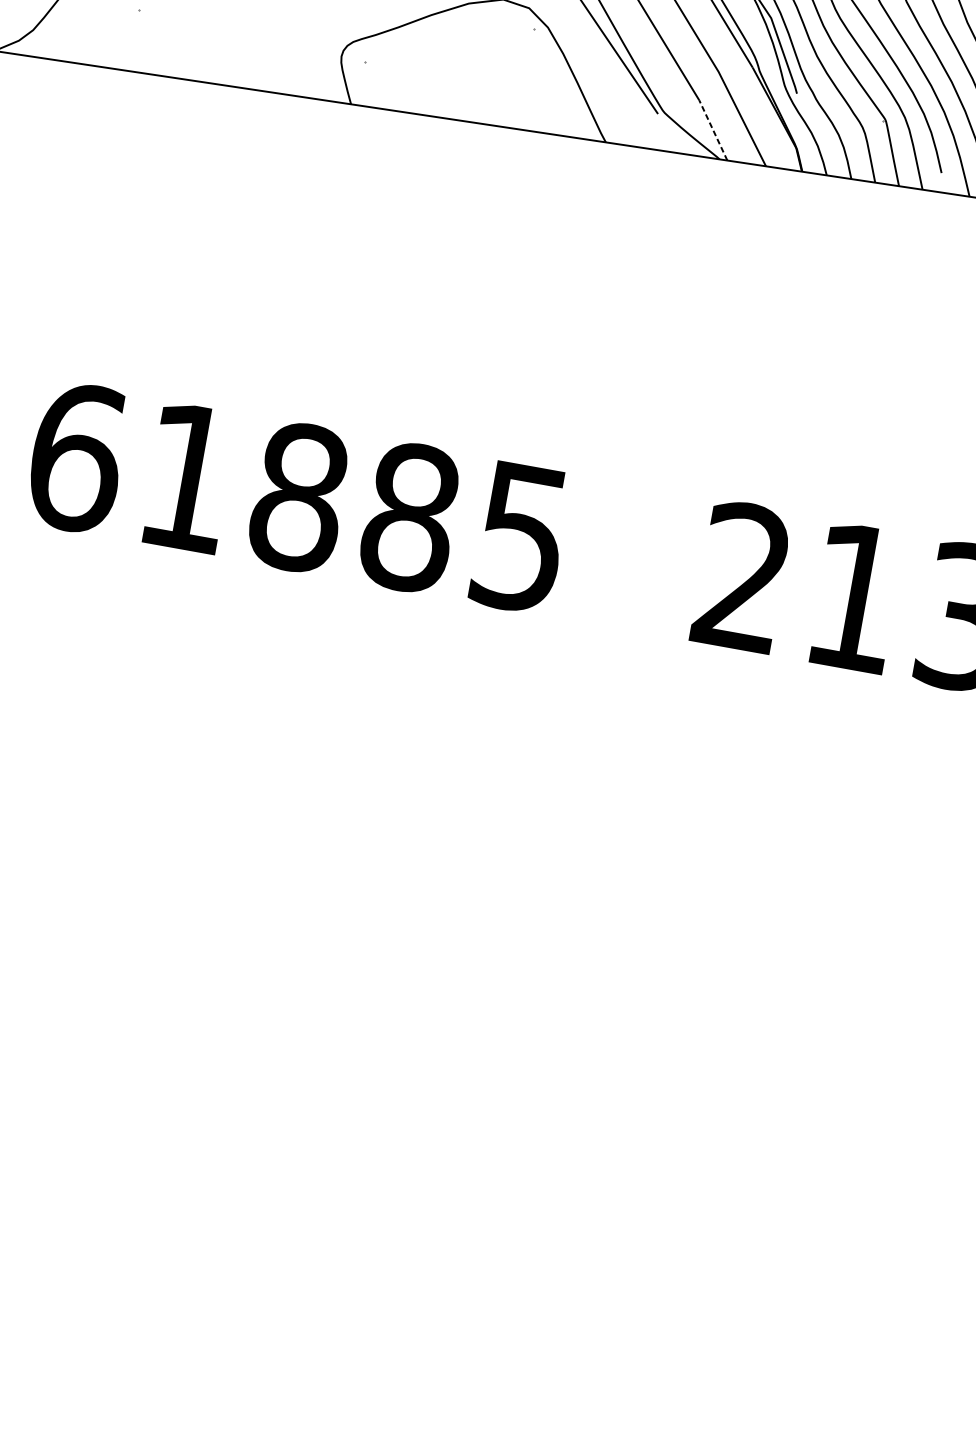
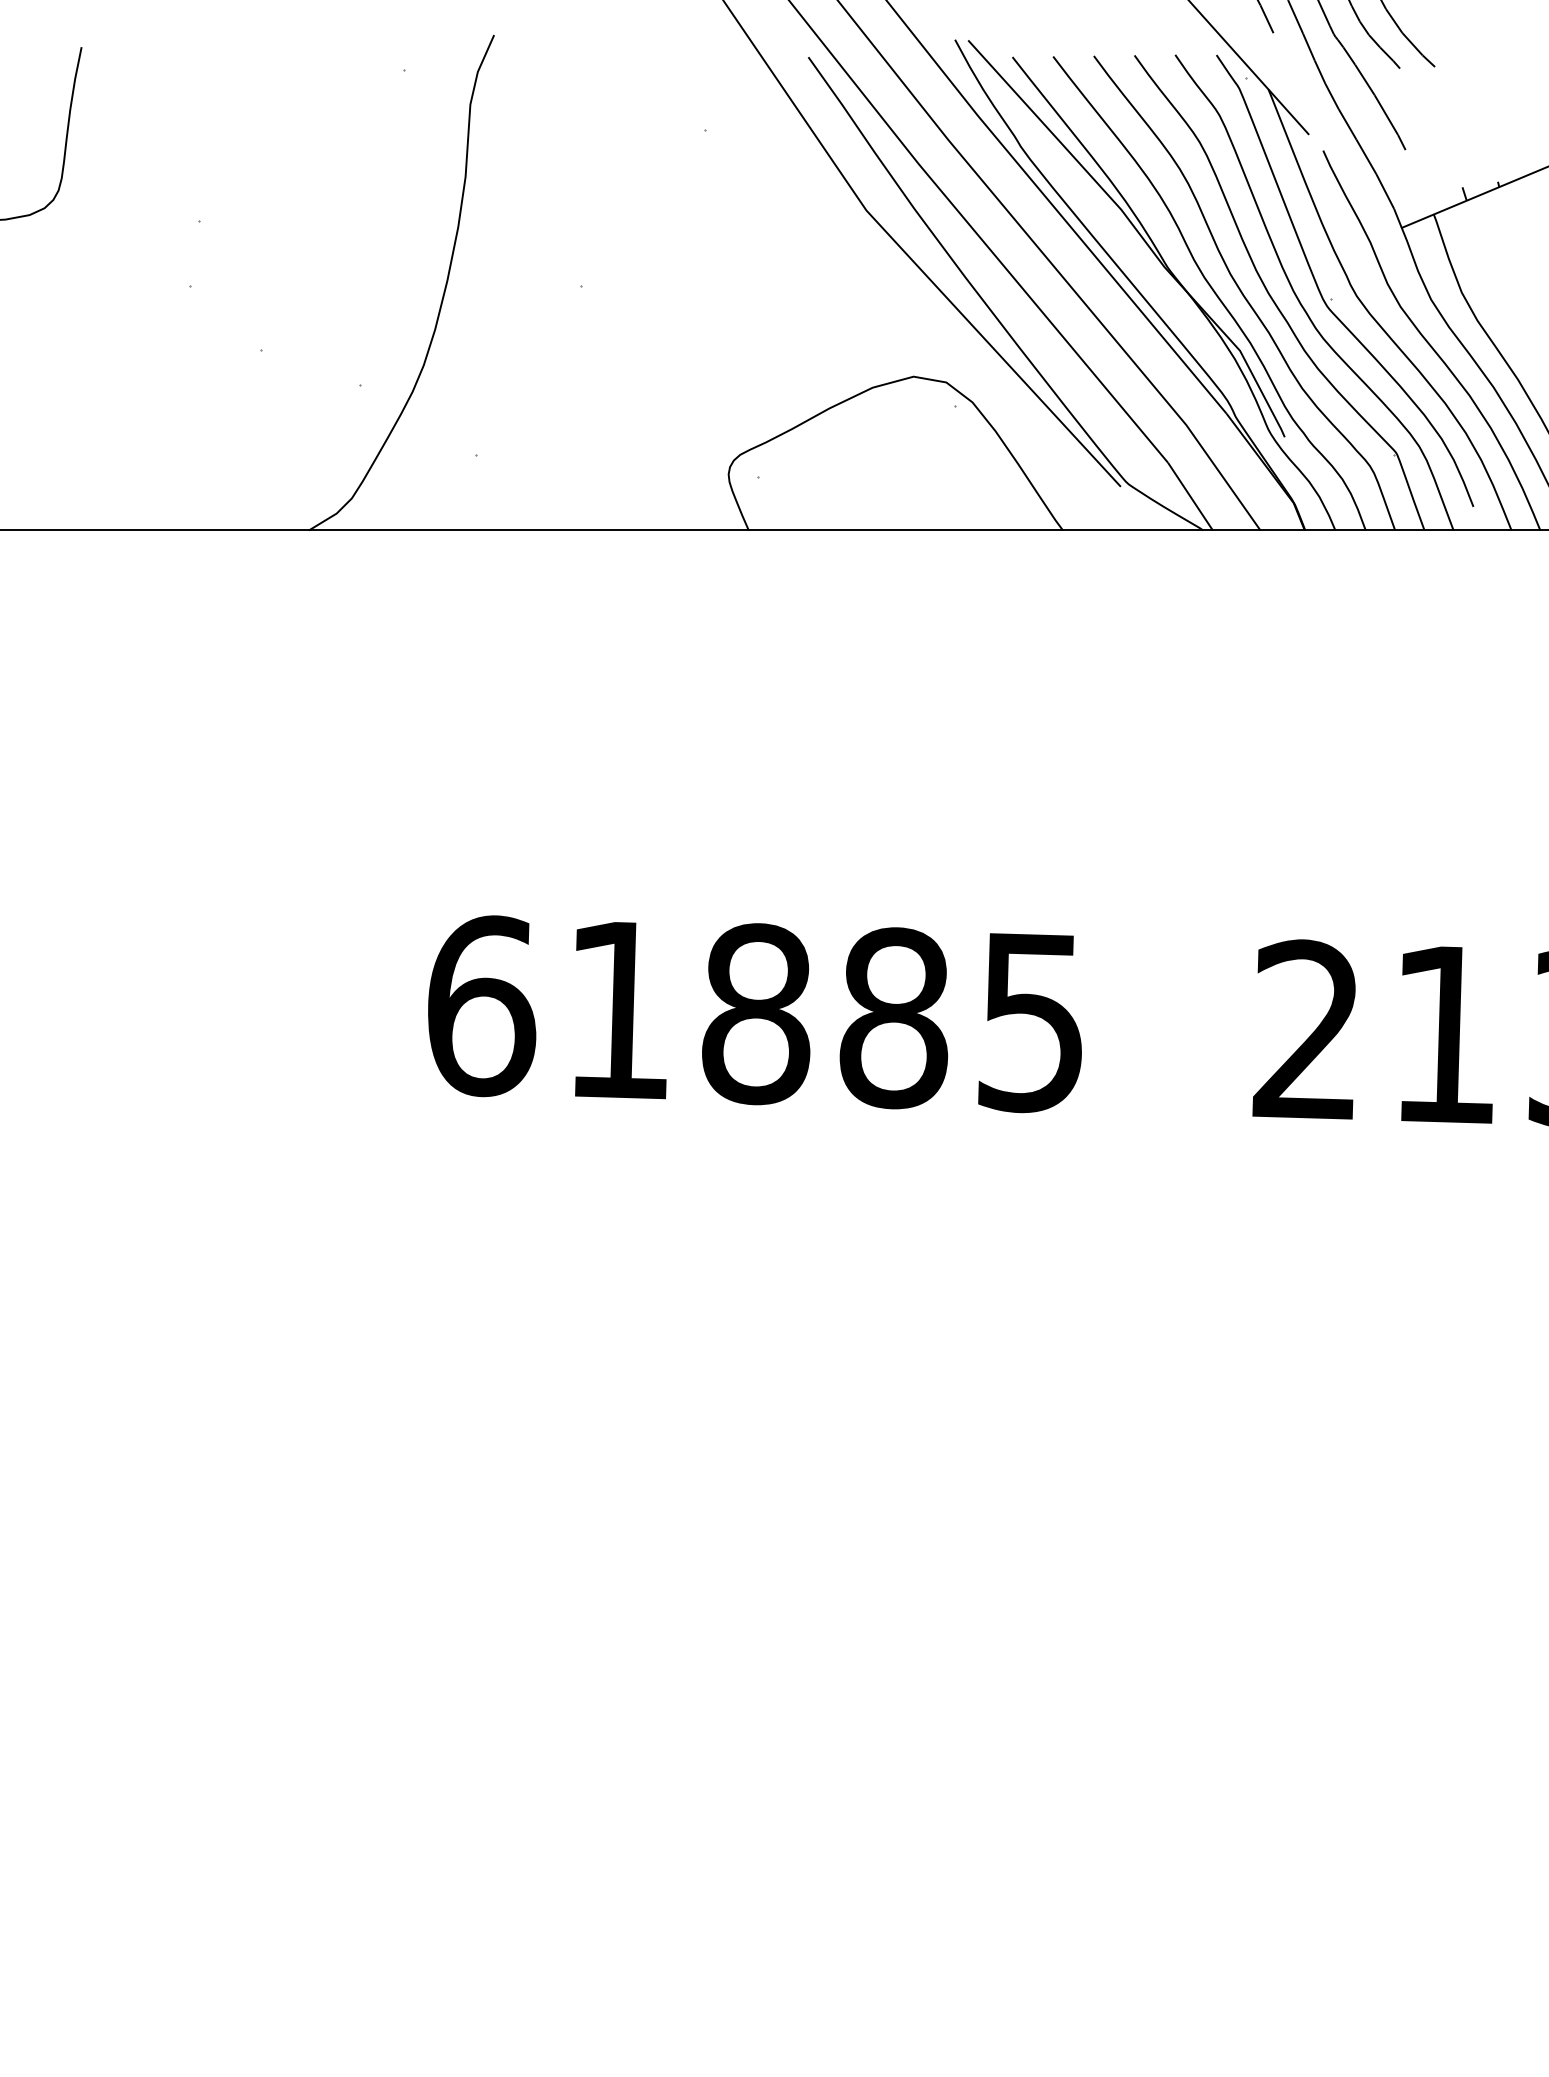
line: (713, 130) -> (1190, 496), dashed -> solid

